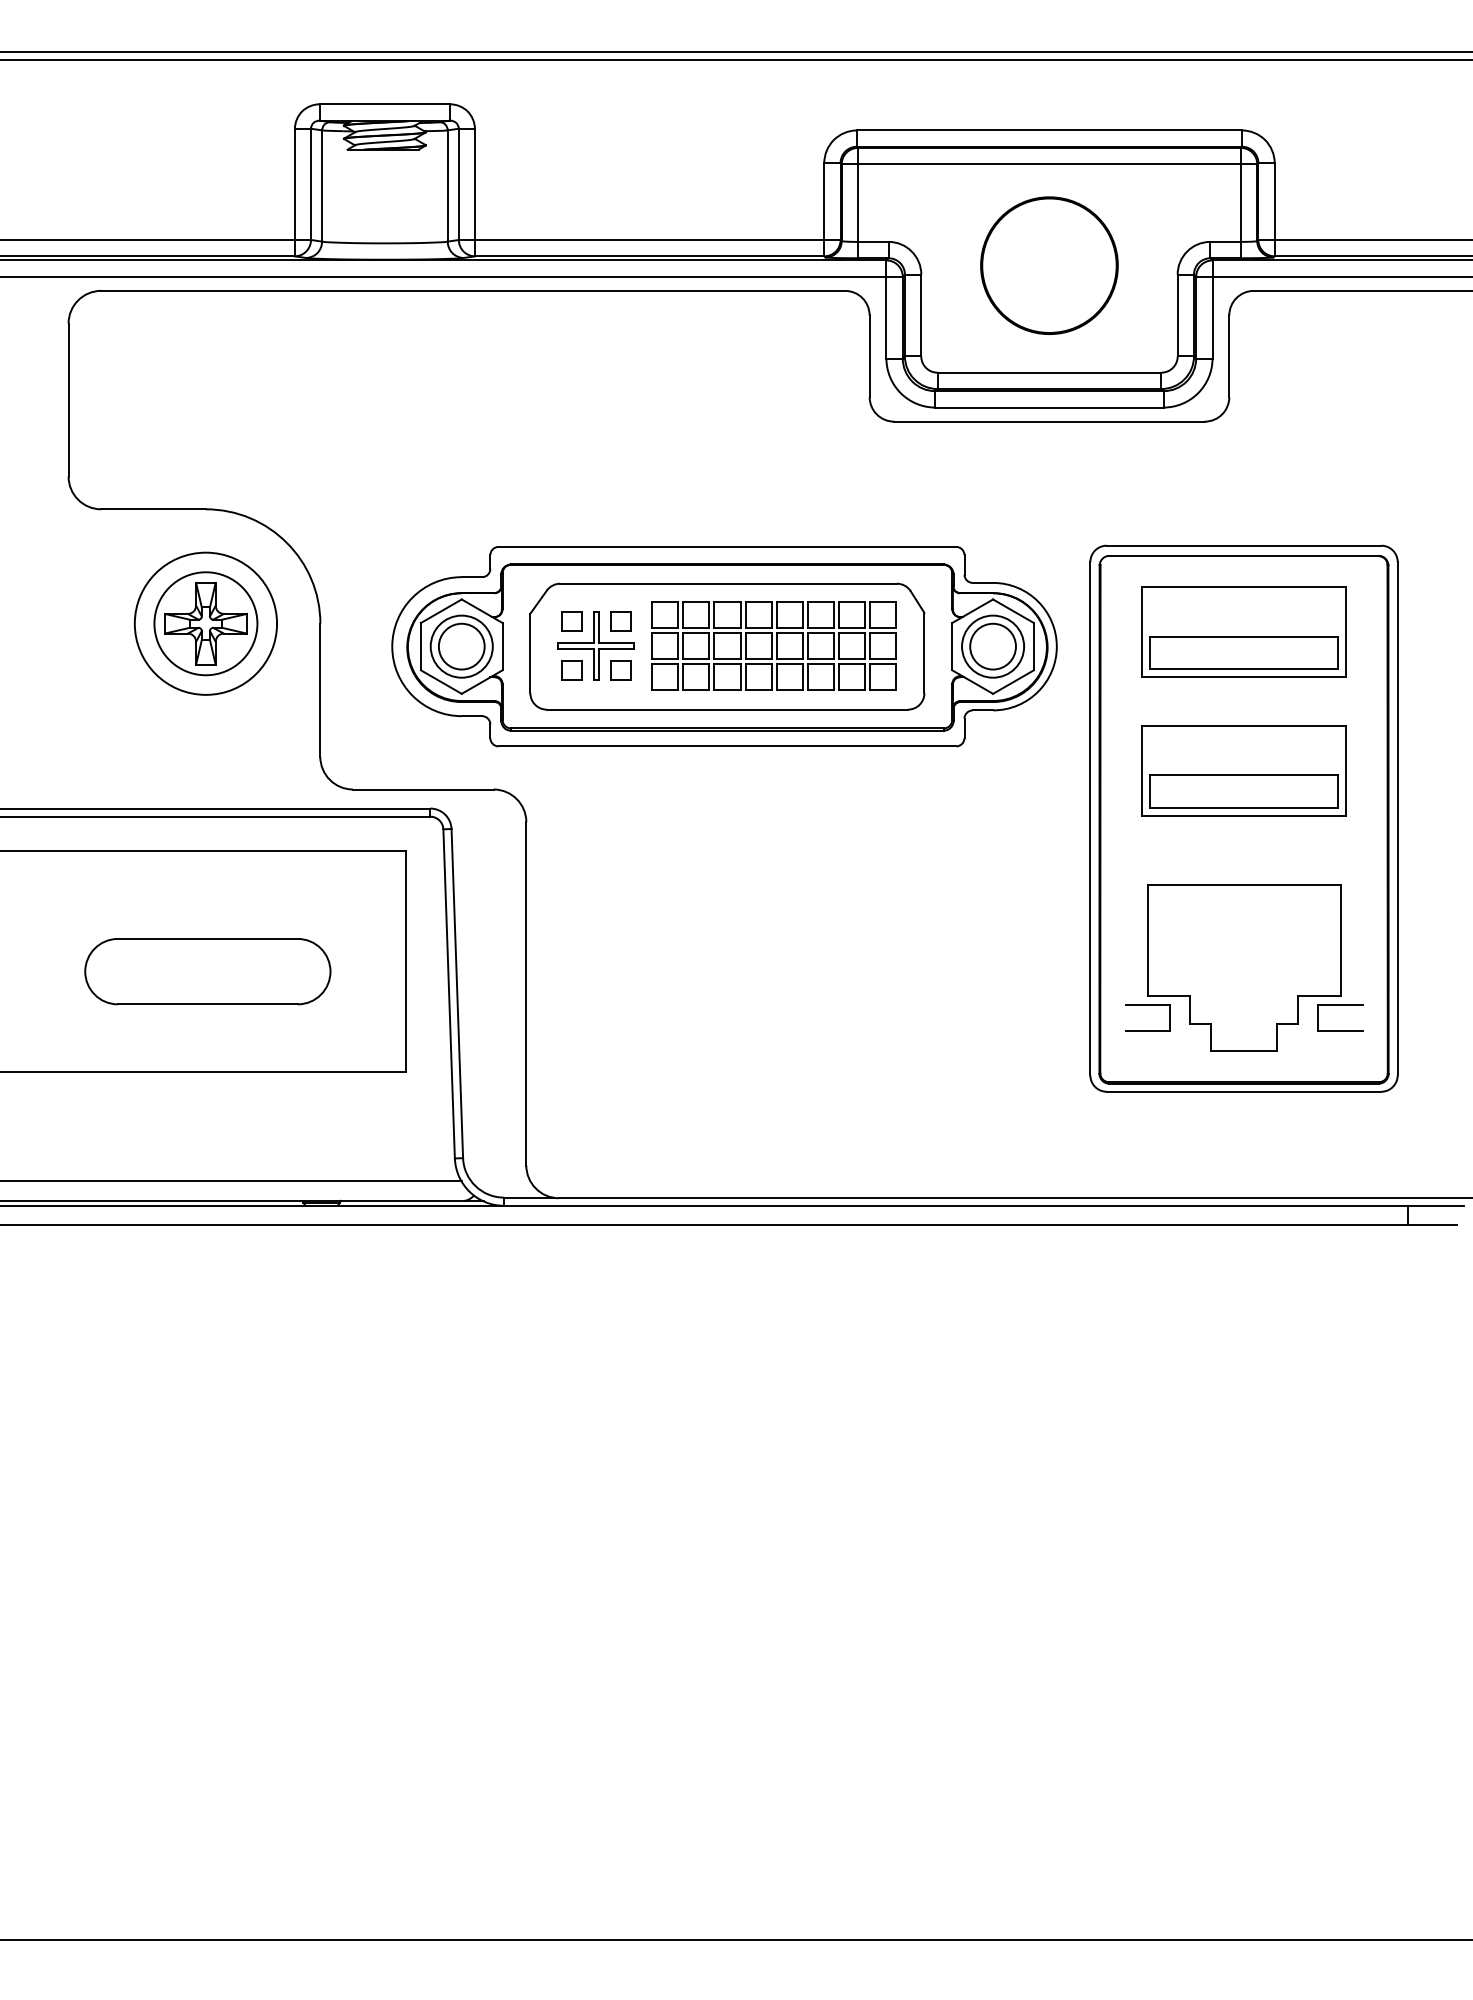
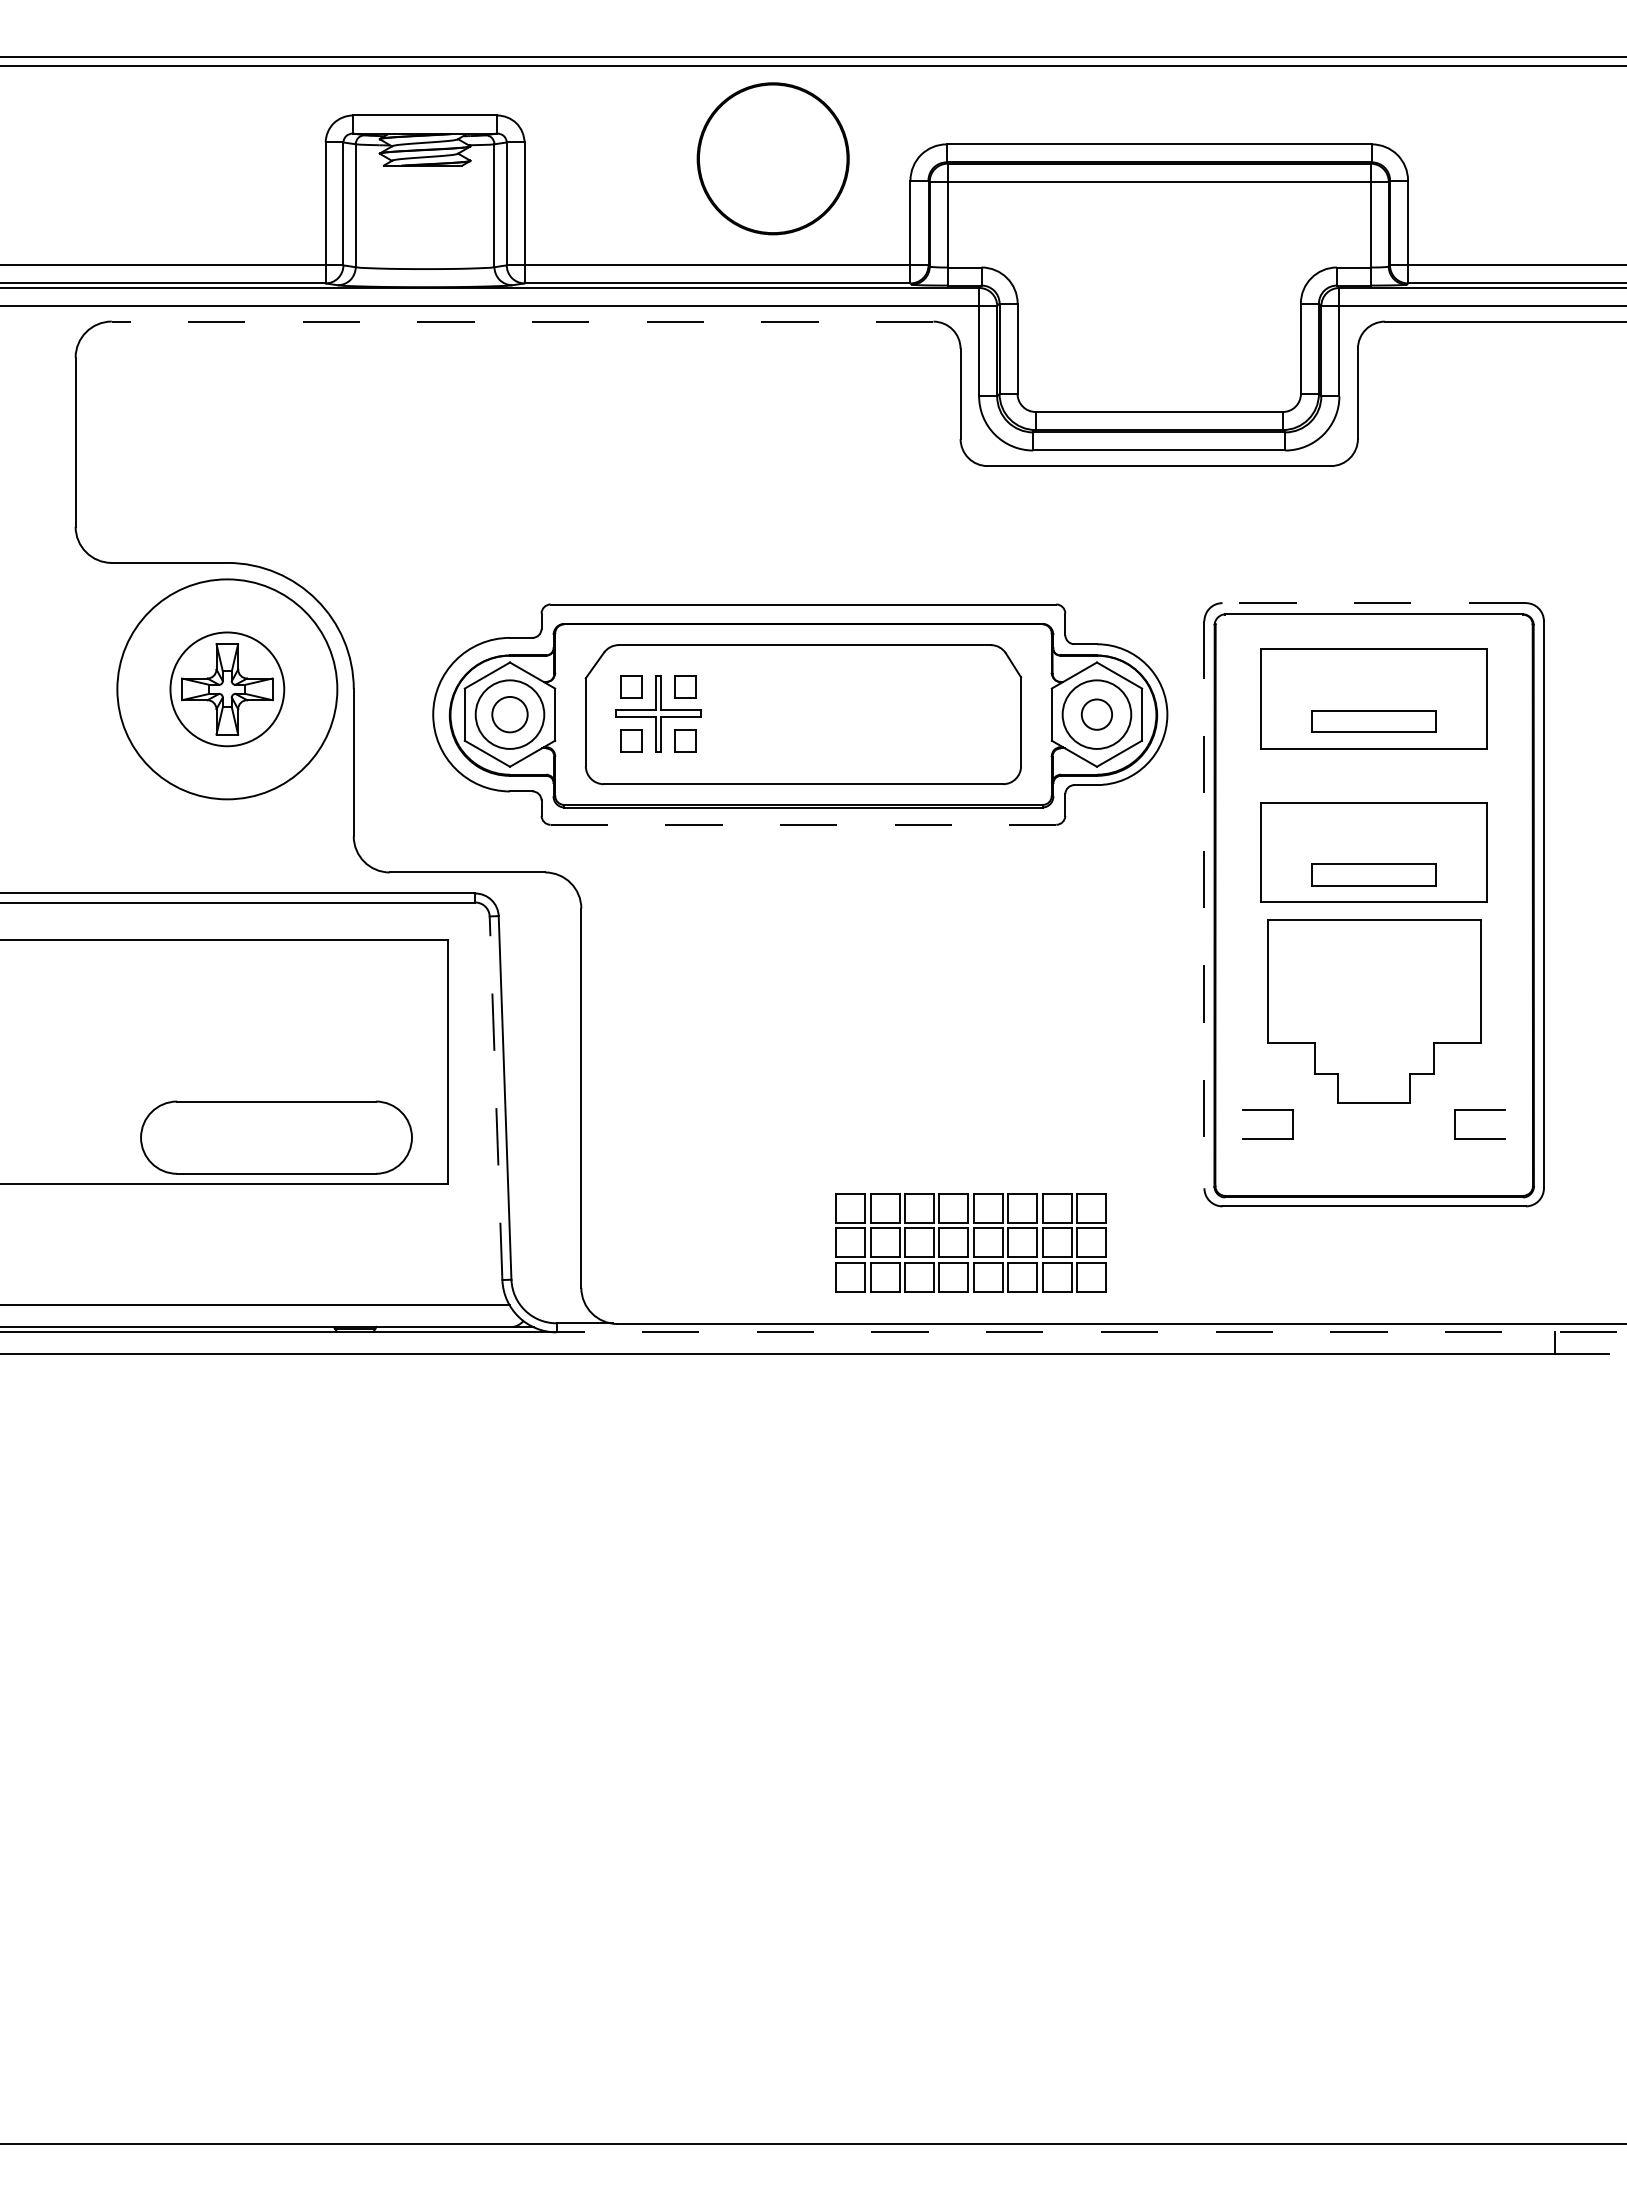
part: (1048, 265) -> (772, 158), moved
line: (473, 290) -> (522, 321), solid -> dashed
line: (1244, 546) -> (1374, 603), solid -> dashed
circle: (205, 622) -> (226, 688), size x1.4
part: (773, 645) -> (970, 1242), moved
circle: (461, 646) -> (509, 714), size x0.7
circle: (992, 646) -> (1096, 714), size x0.6
part: (1243, 652) -> (1373, 721), size x0.6
line: (727, 746) -> (803, 824), solid -> dashed
part: (1243, 791) -> (1373, 874), size x0.6
line: (1090, 818) -> (1204, 904), solid -> dashed
part: (1244, 967) -> (1374, 1011), moved
part: (207, 971) -> (276, 1137), moved
line: (449, 994) -> (496, 1098), solid -> dashed
line: (983, 1205) -> (1086, 1332), solid -> dashed

